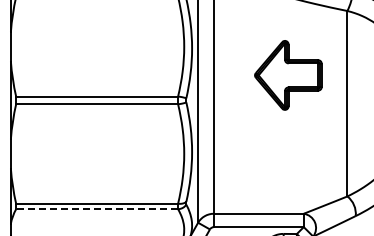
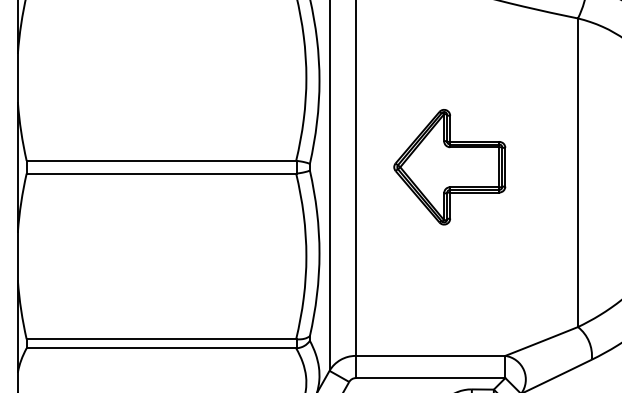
part: (288, 75) -> (449, 167), moved
line: (97, 209) -> (162, 348), dashed -> solid

